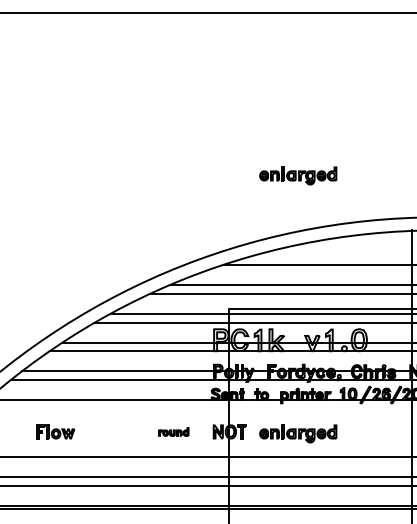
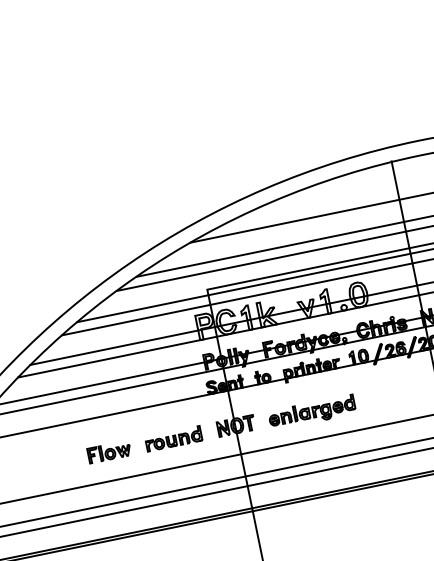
part: (298, 175) -> (253, 126), removed
part: (55, 431) -> (109, 451), moved
part: (173, 431) -> (173, 438), size x1.67

